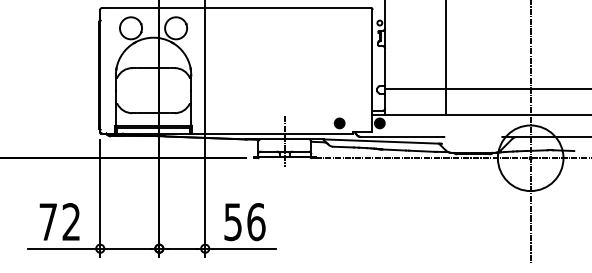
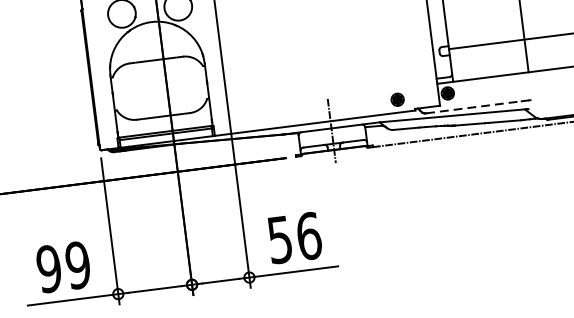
line: (402, 136) -> (478, 106), solid -> dashed
text: (59, 222) -> (63, 267), 72 -> 99

